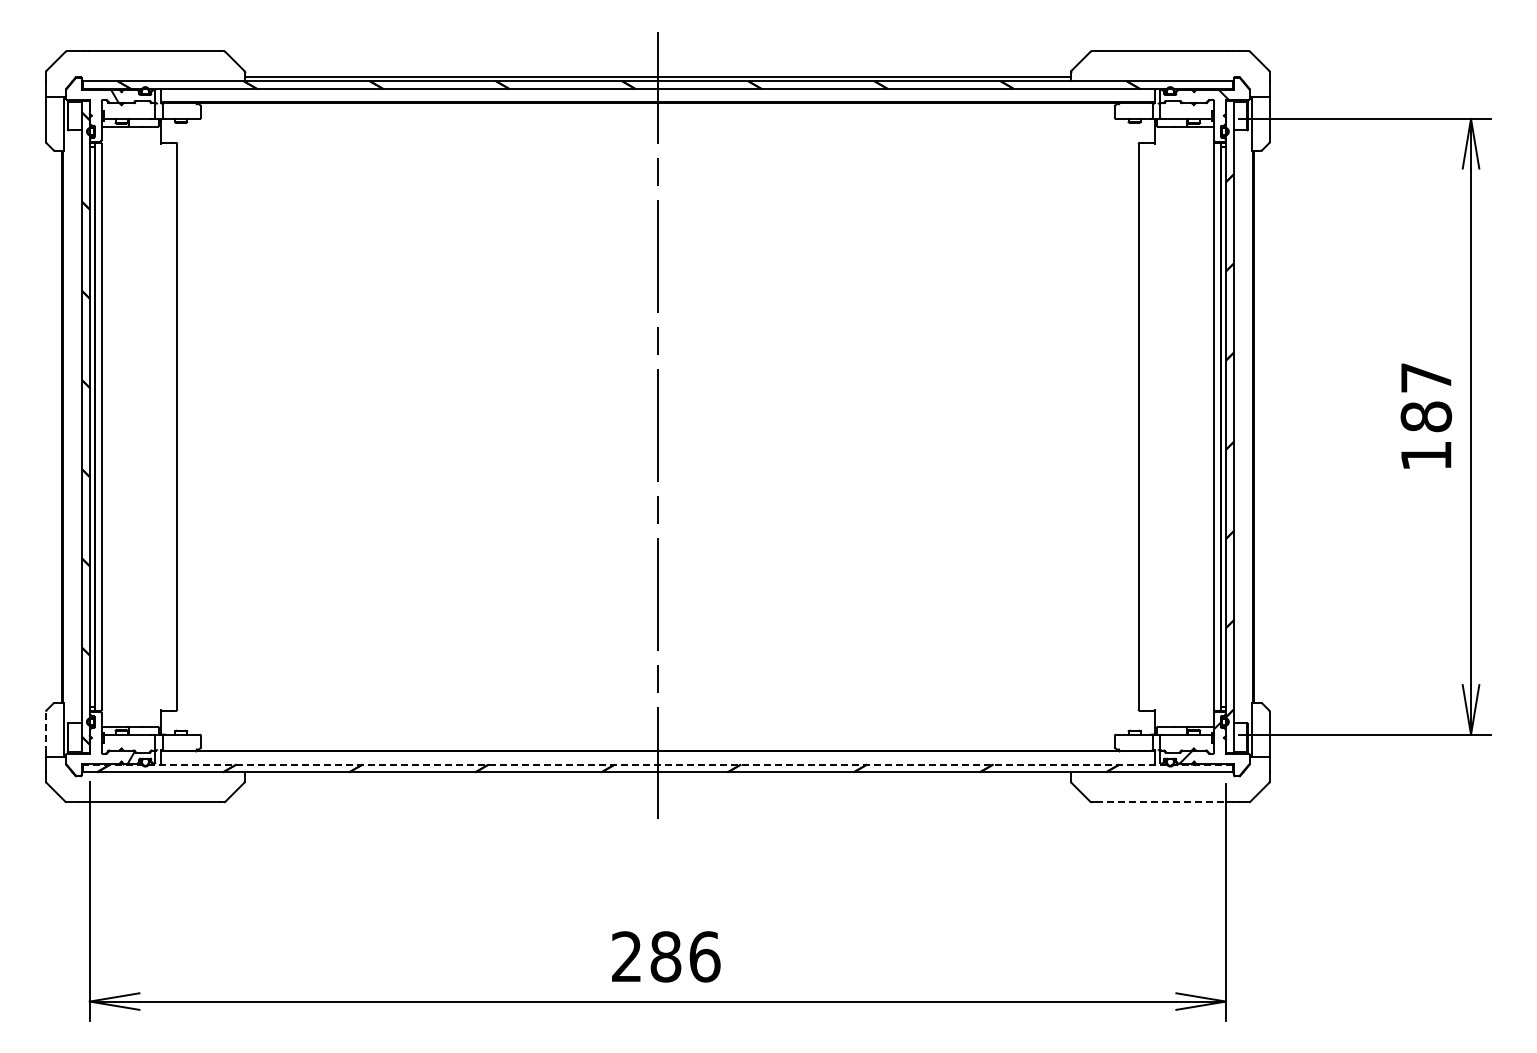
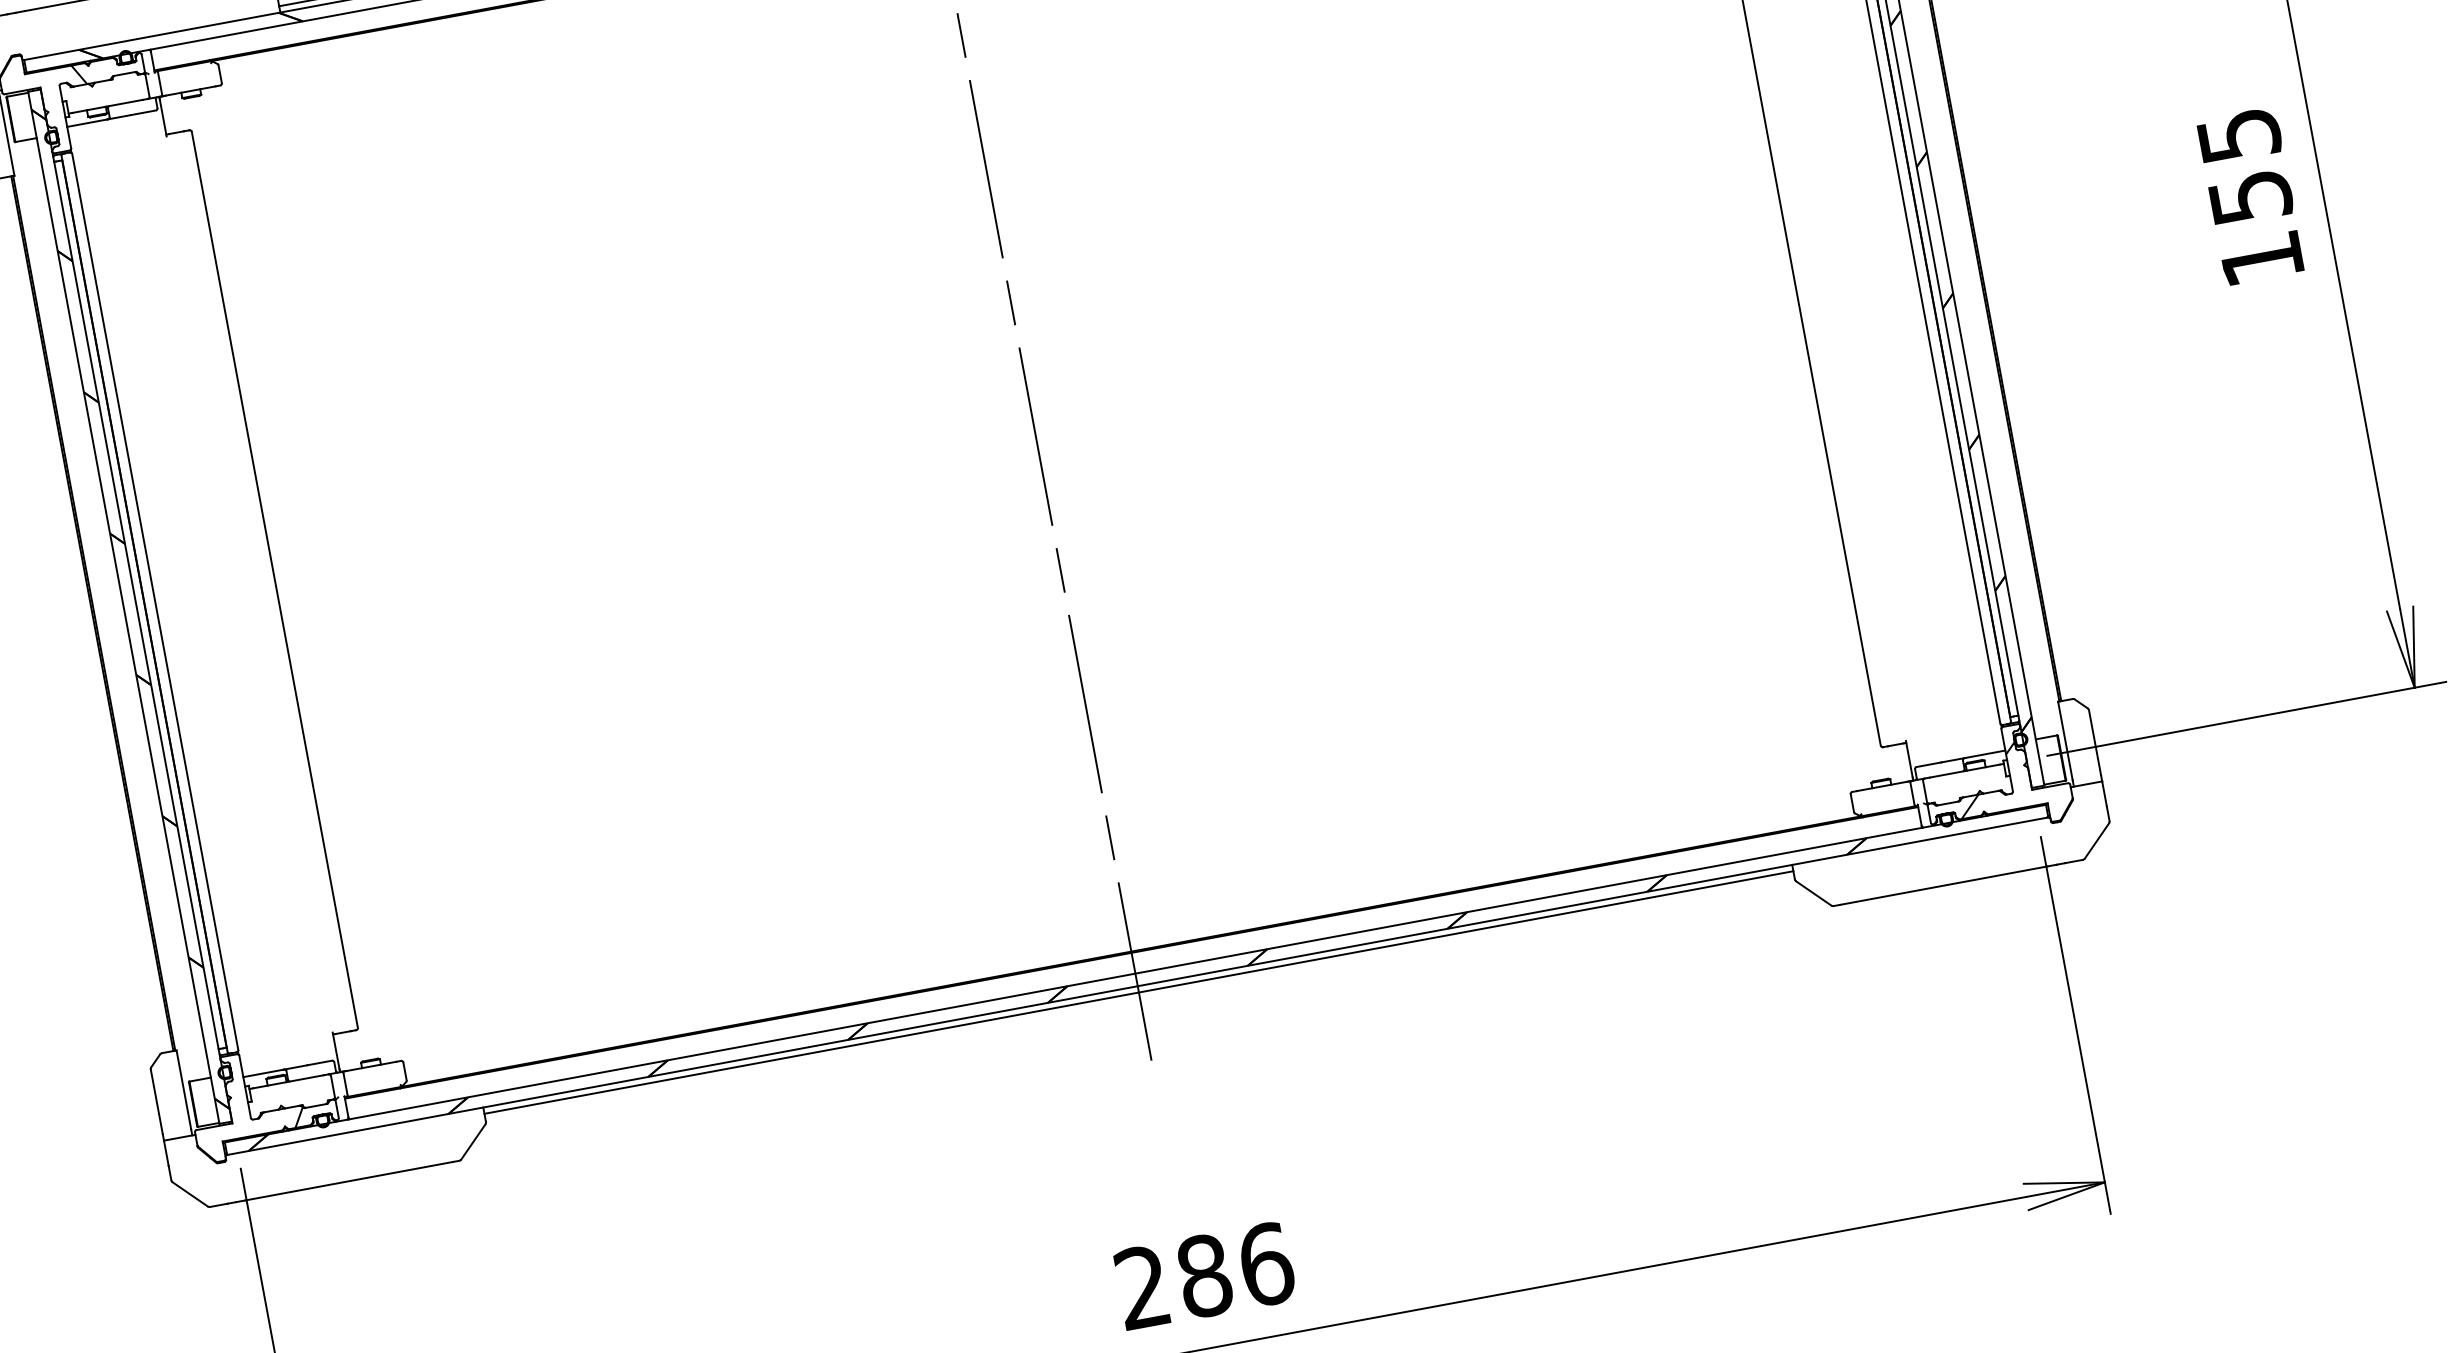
text: (1426, 397) -> (2245, 166), 187 -> 155
line: (46, 731) -> (157, 1100), dashed -> solid
line: (657, 764) -> (1134, 973), dashed -> solid
line: (657, 776) -> (1138, 992), added
line: (1161, 802) -> (1944, 885), dashed -> solid

